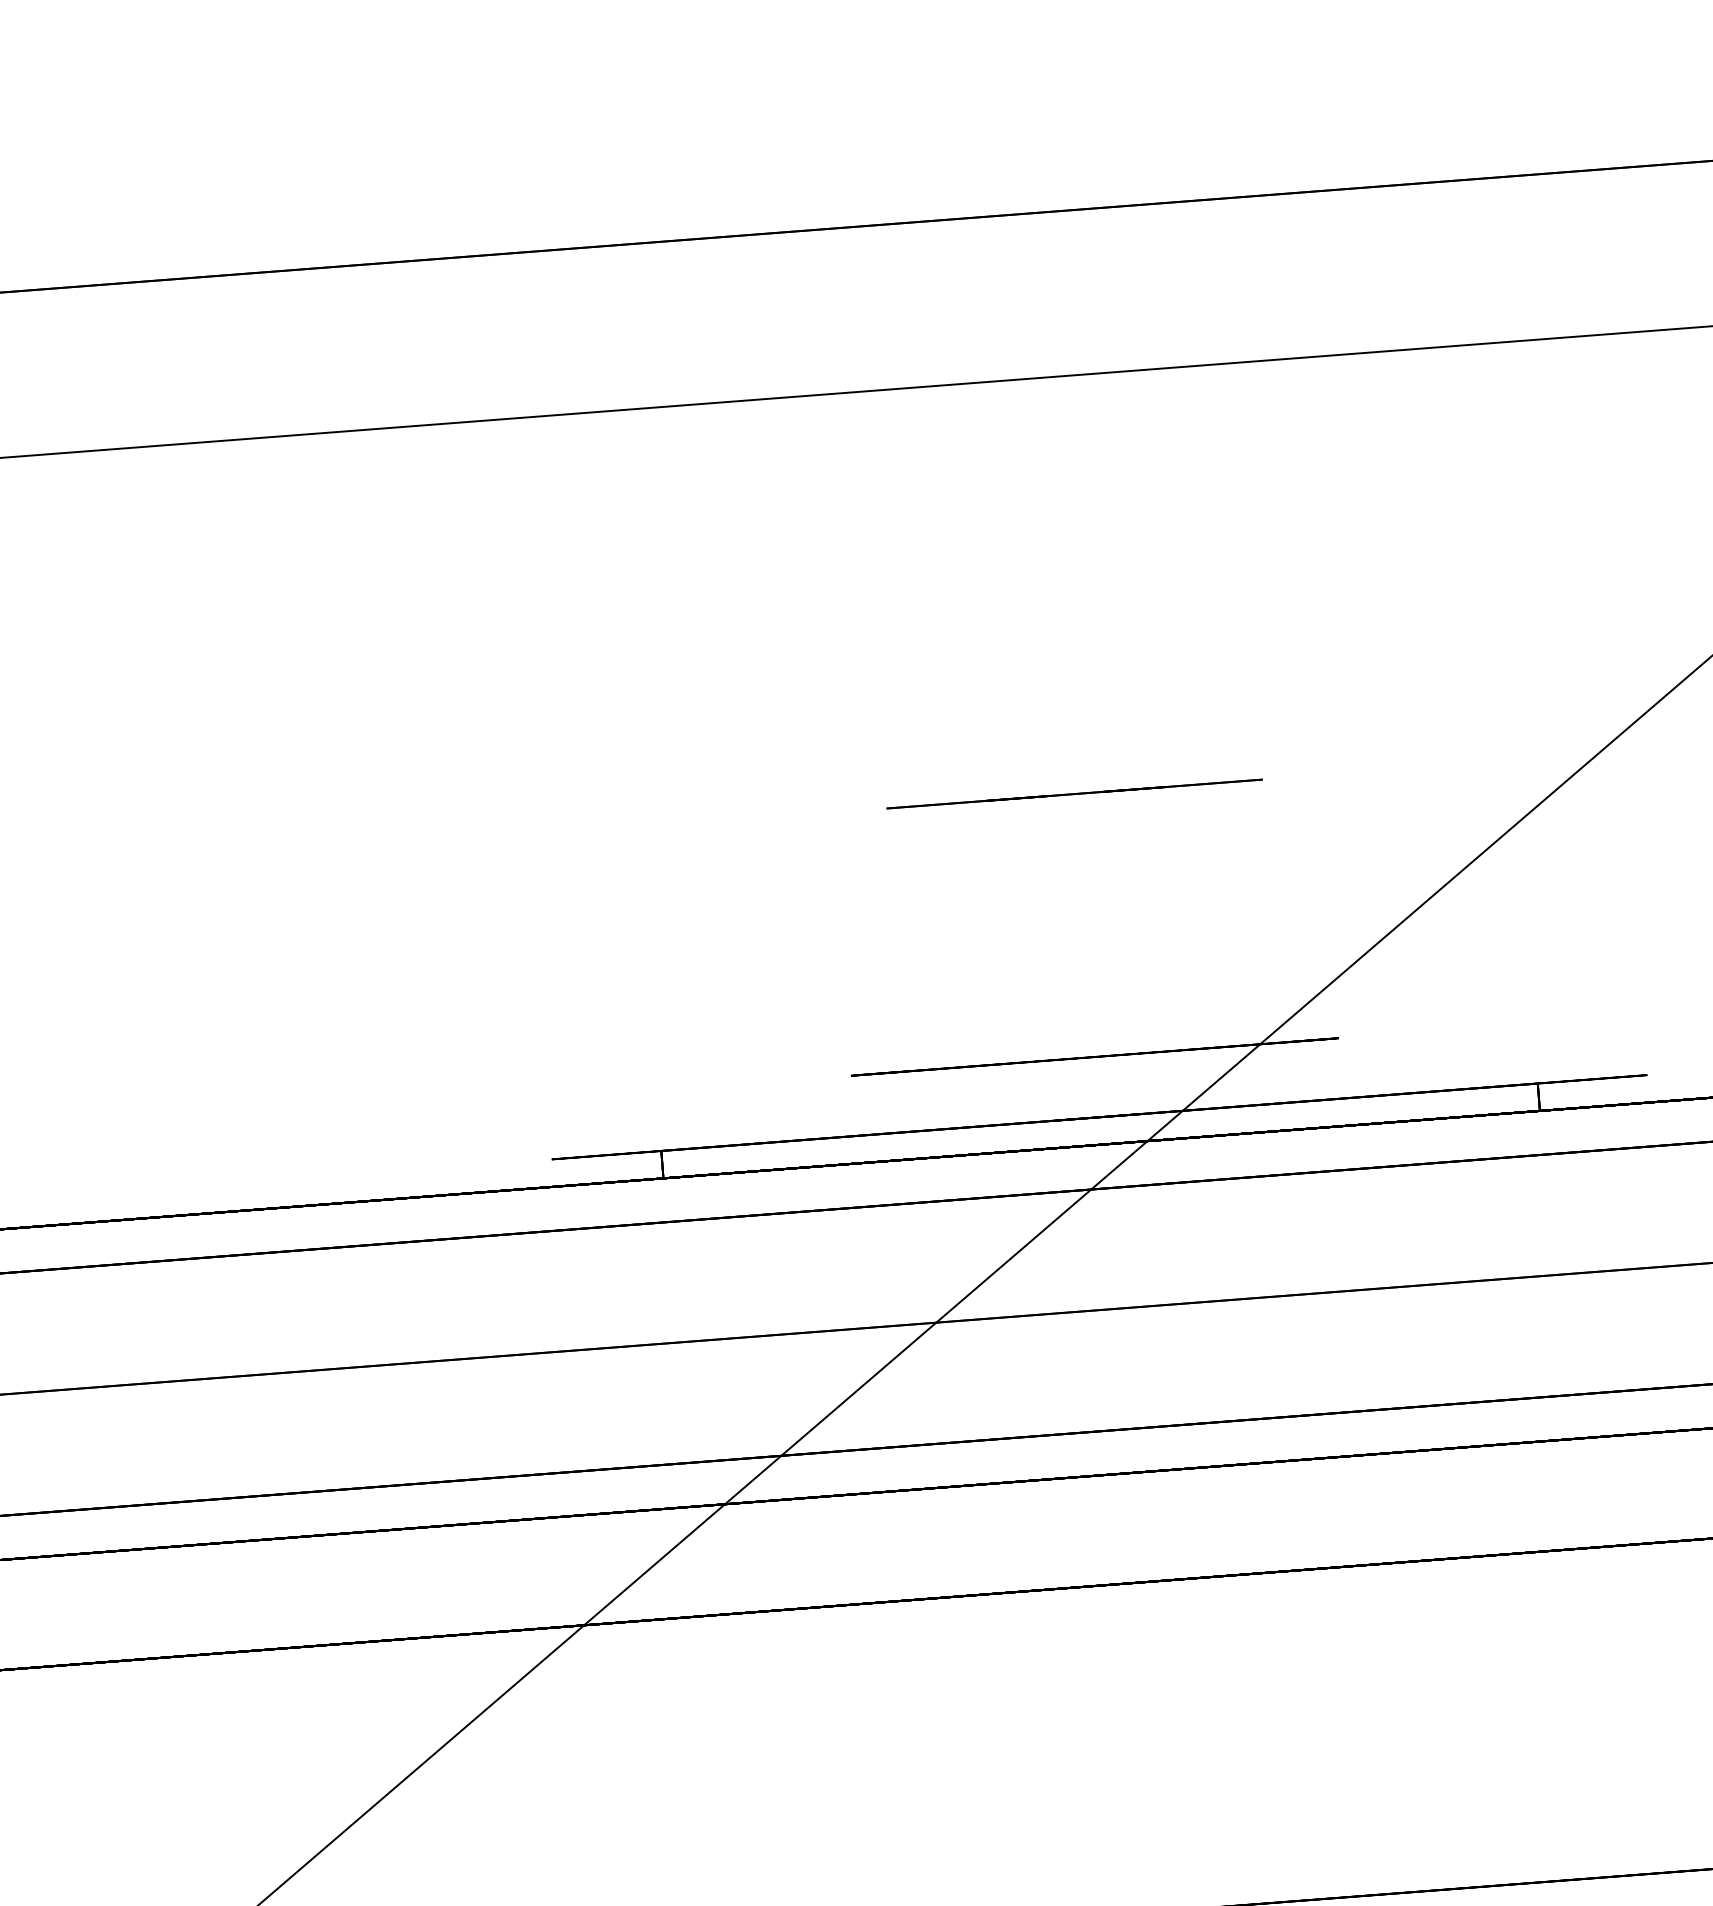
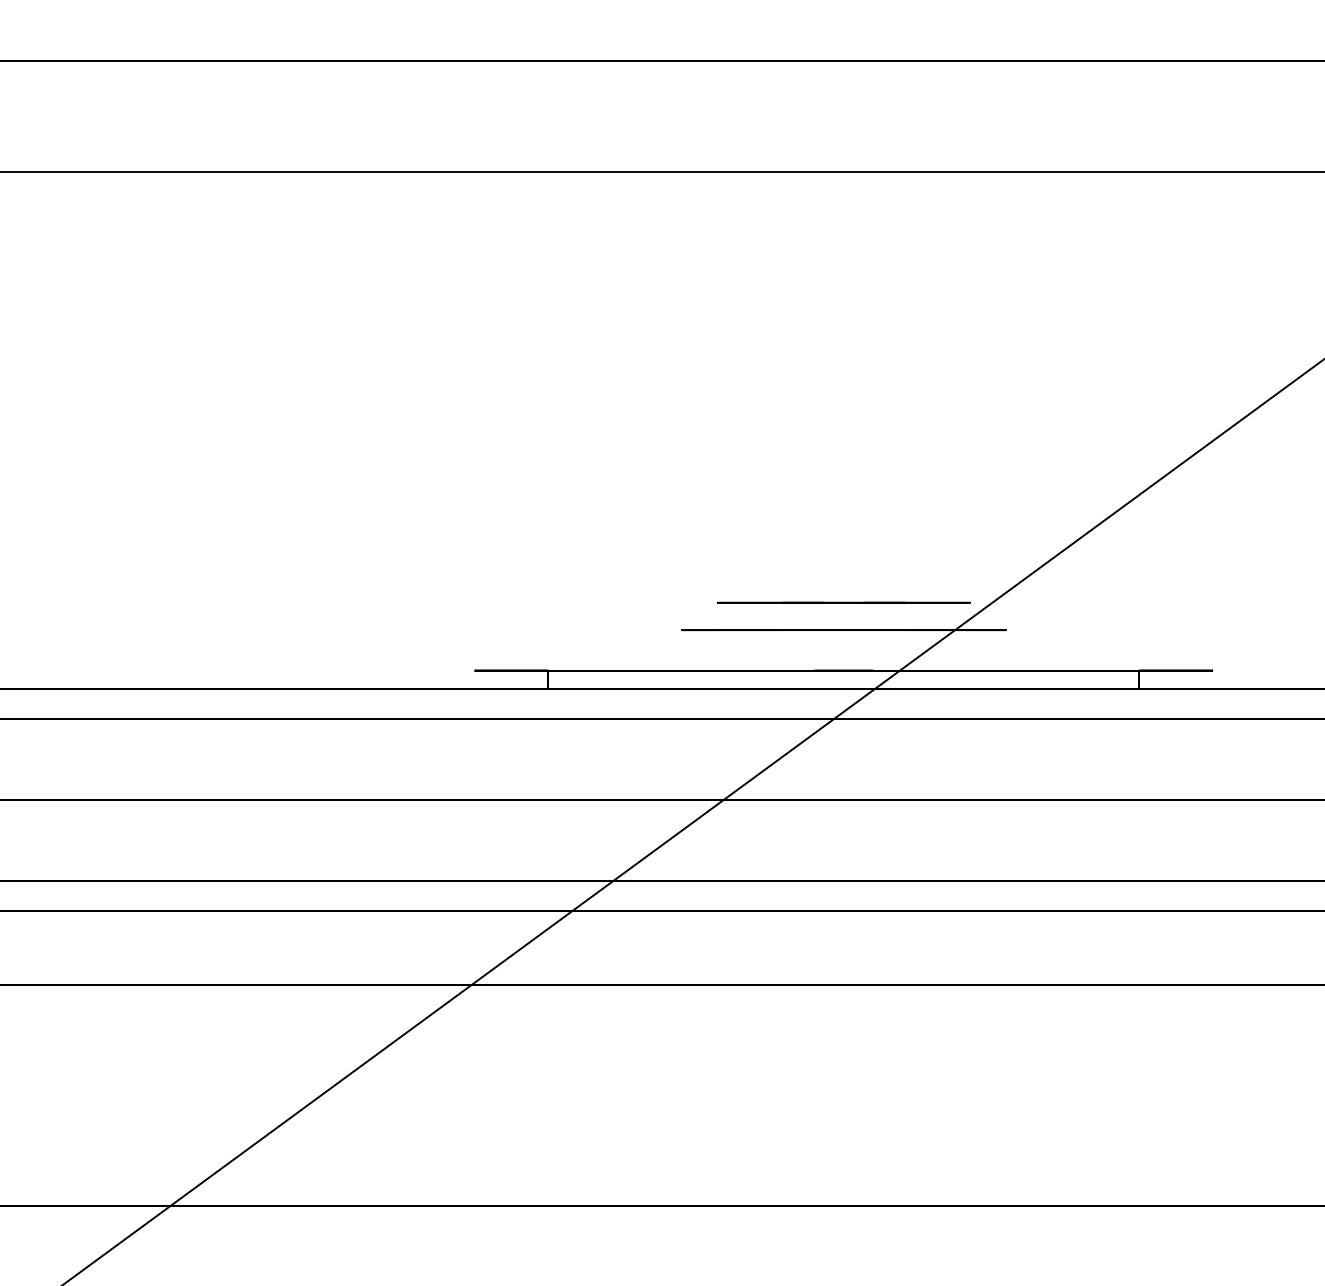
line: (1074, 793) -> (843, 602), moved

